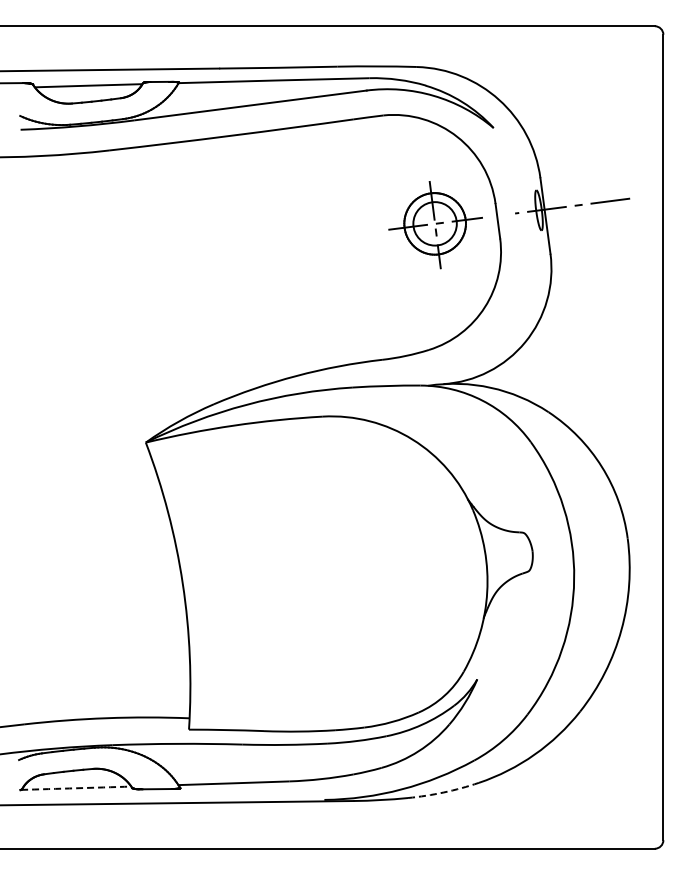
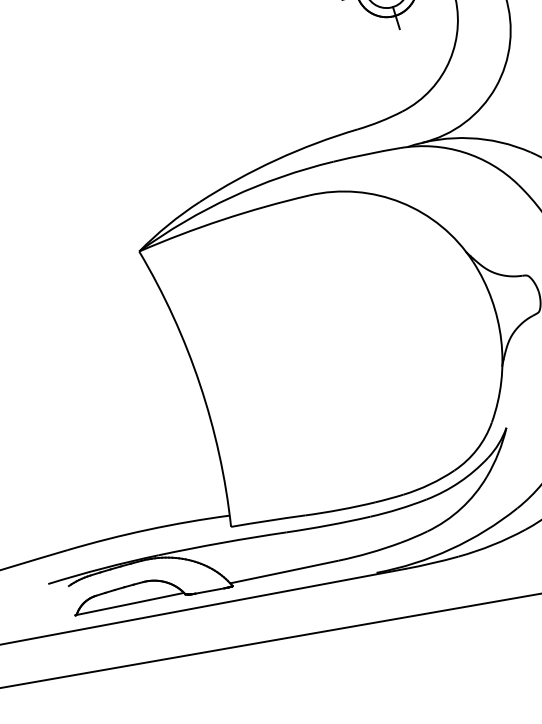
arc: (76, 788) -> (130, 604), dashed -> solid
arc: (443, 792) -> (492, 545), dashed -> solid

